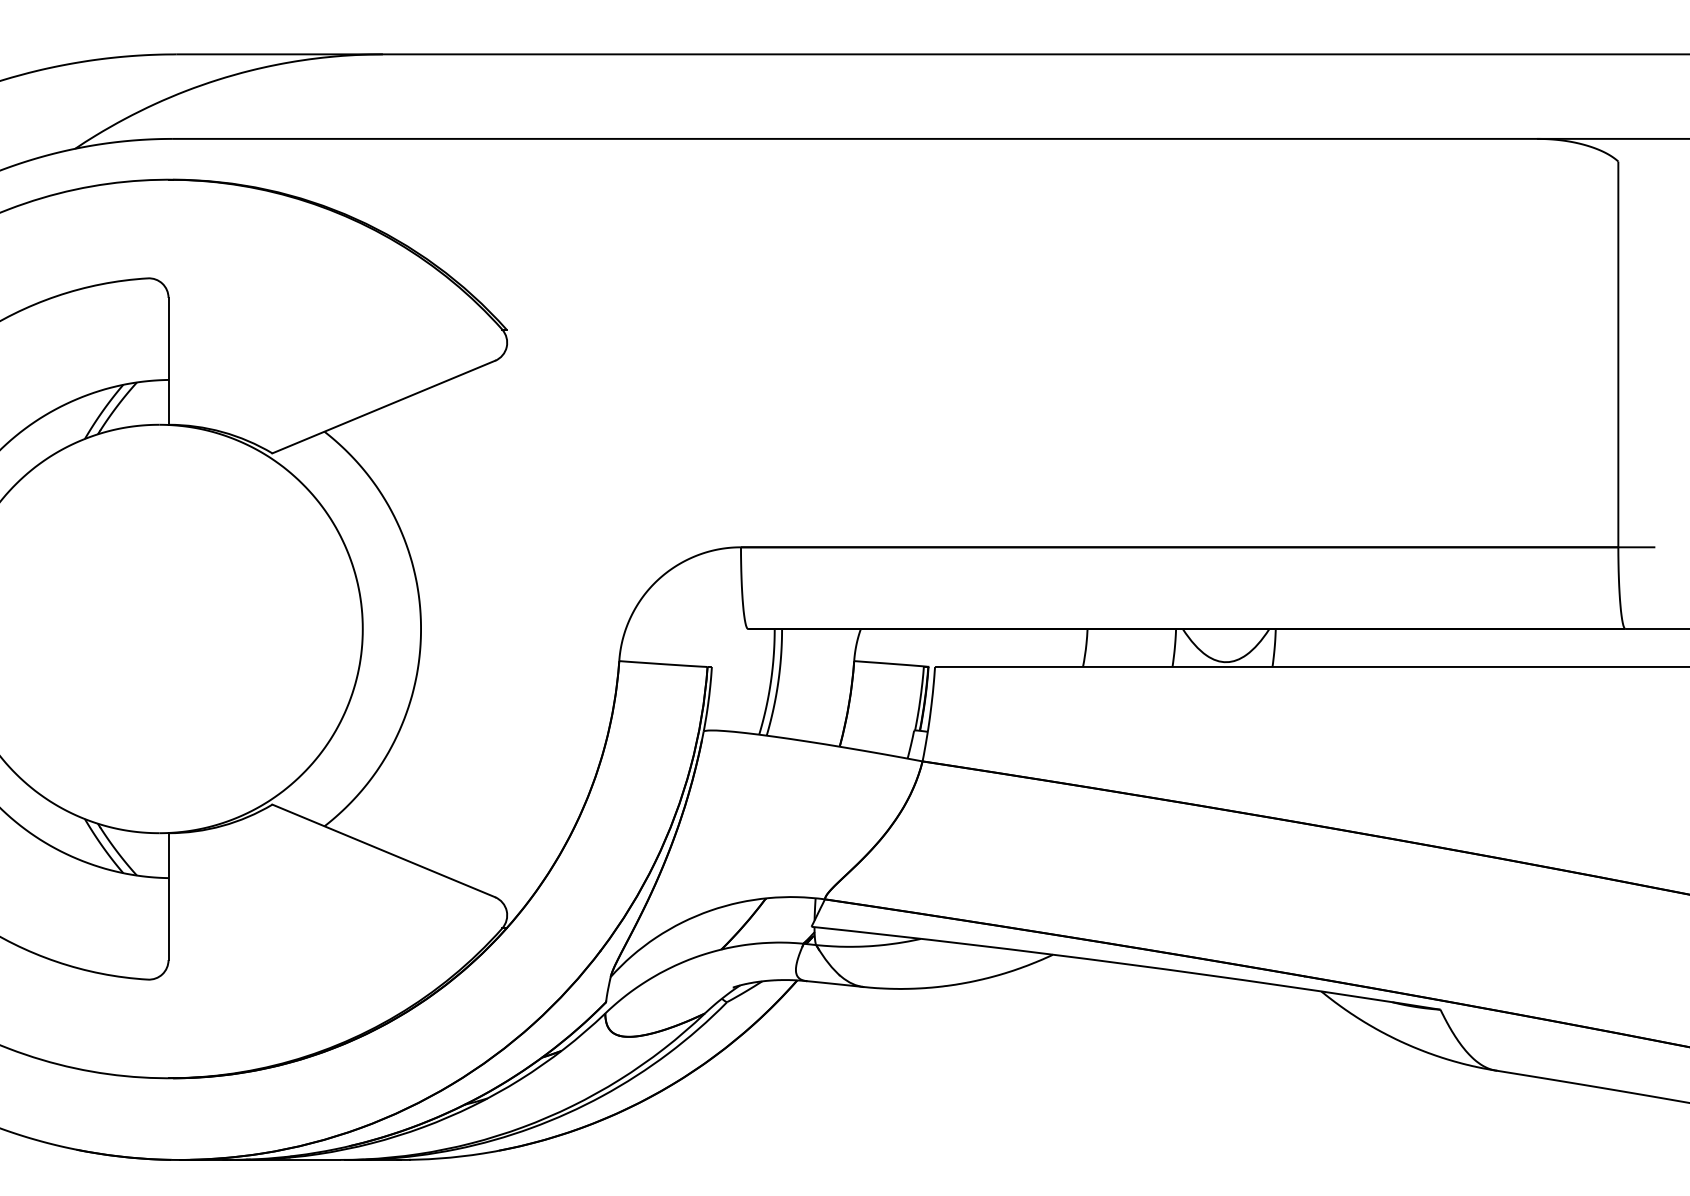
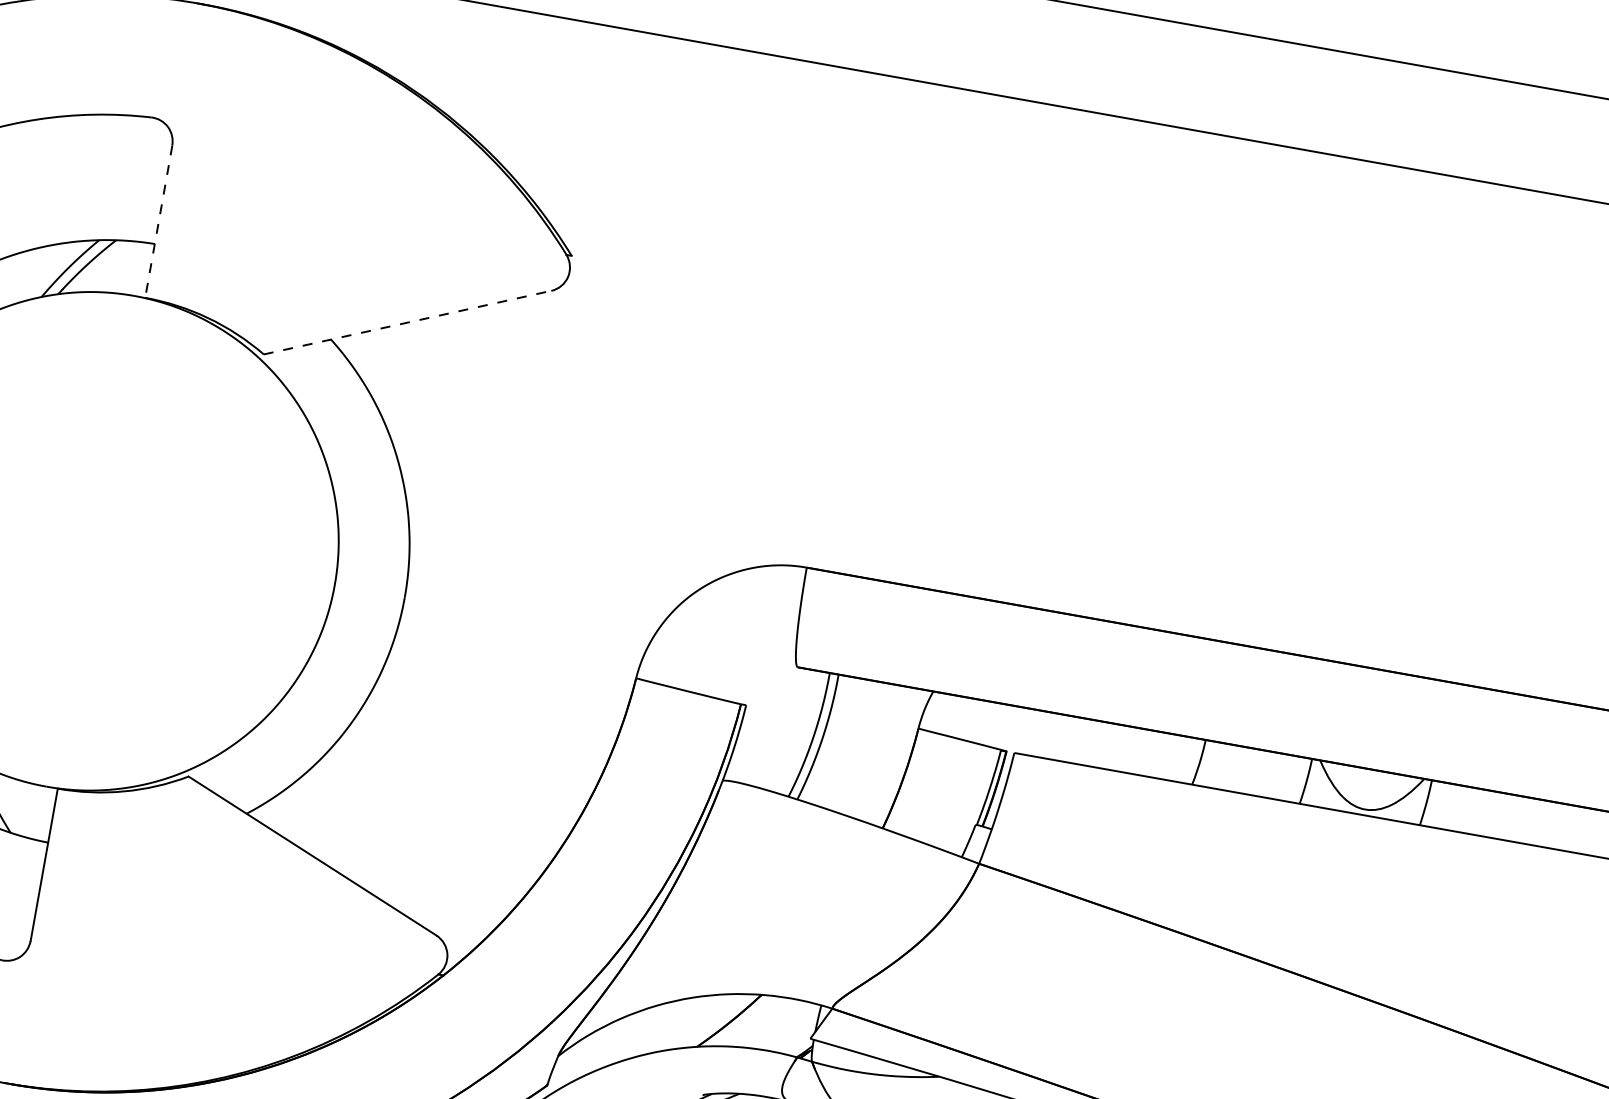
line: (168, 361) -> (158, 221), solid -> dashed
line: (383, 407) -> (407, 323), solid -> dashed

